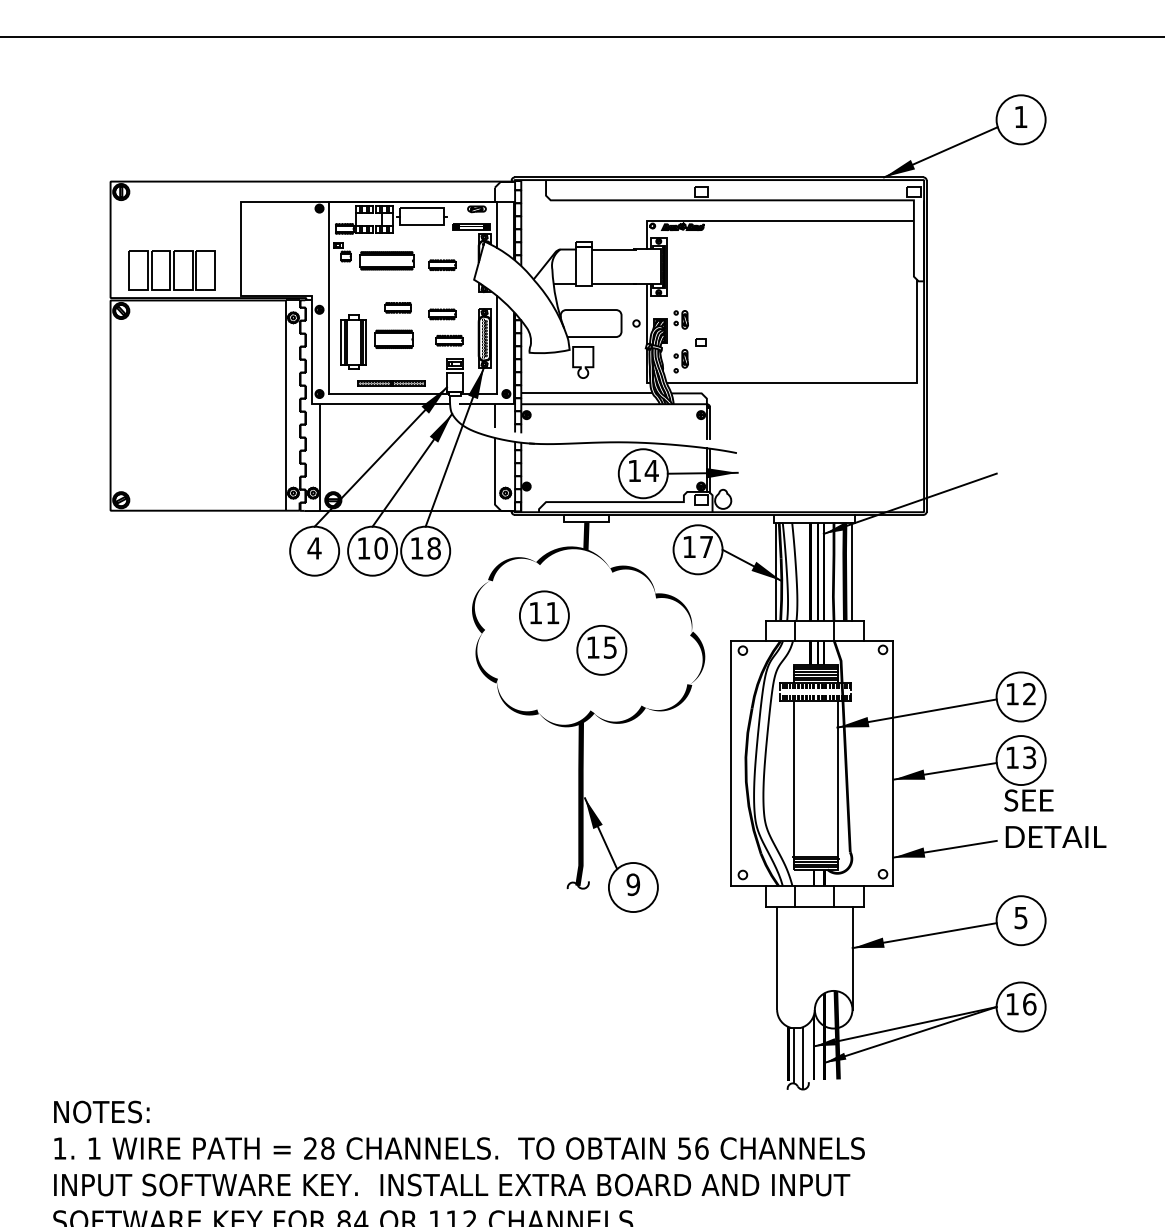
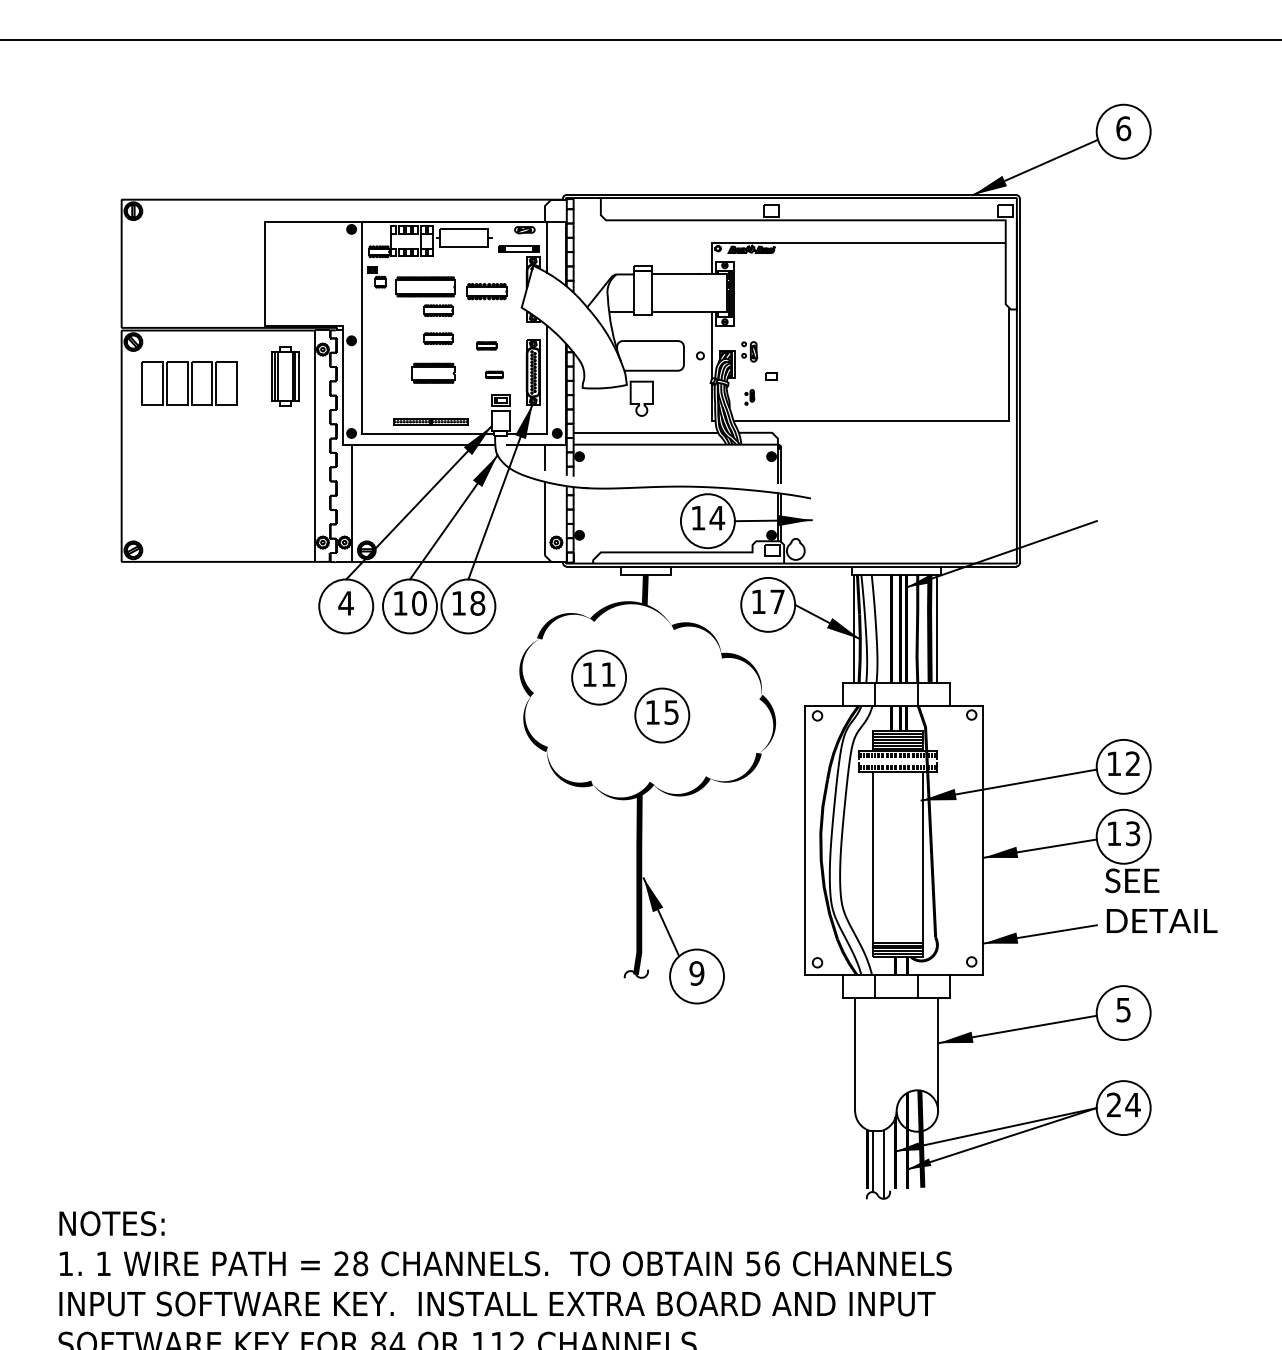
text: (1020, 116) -> (1123, 128), 1 -> 6
part: (442, 265) -> (486, 291), size x1.4
part: (172, 270) -> (189, 383), moved
part: (398, 282) -> (438, 310), added
part: (442, 314) -> (486, 345), size x0.7
part: (449, 340) -> (494, 374), size x0.6
part: (353, 342) -> (285, 376), moved
part: (681, 361) -> (749, 397), size x0.6
text: (1020, 1003) -> (1123, 1104), 16 -> 24

